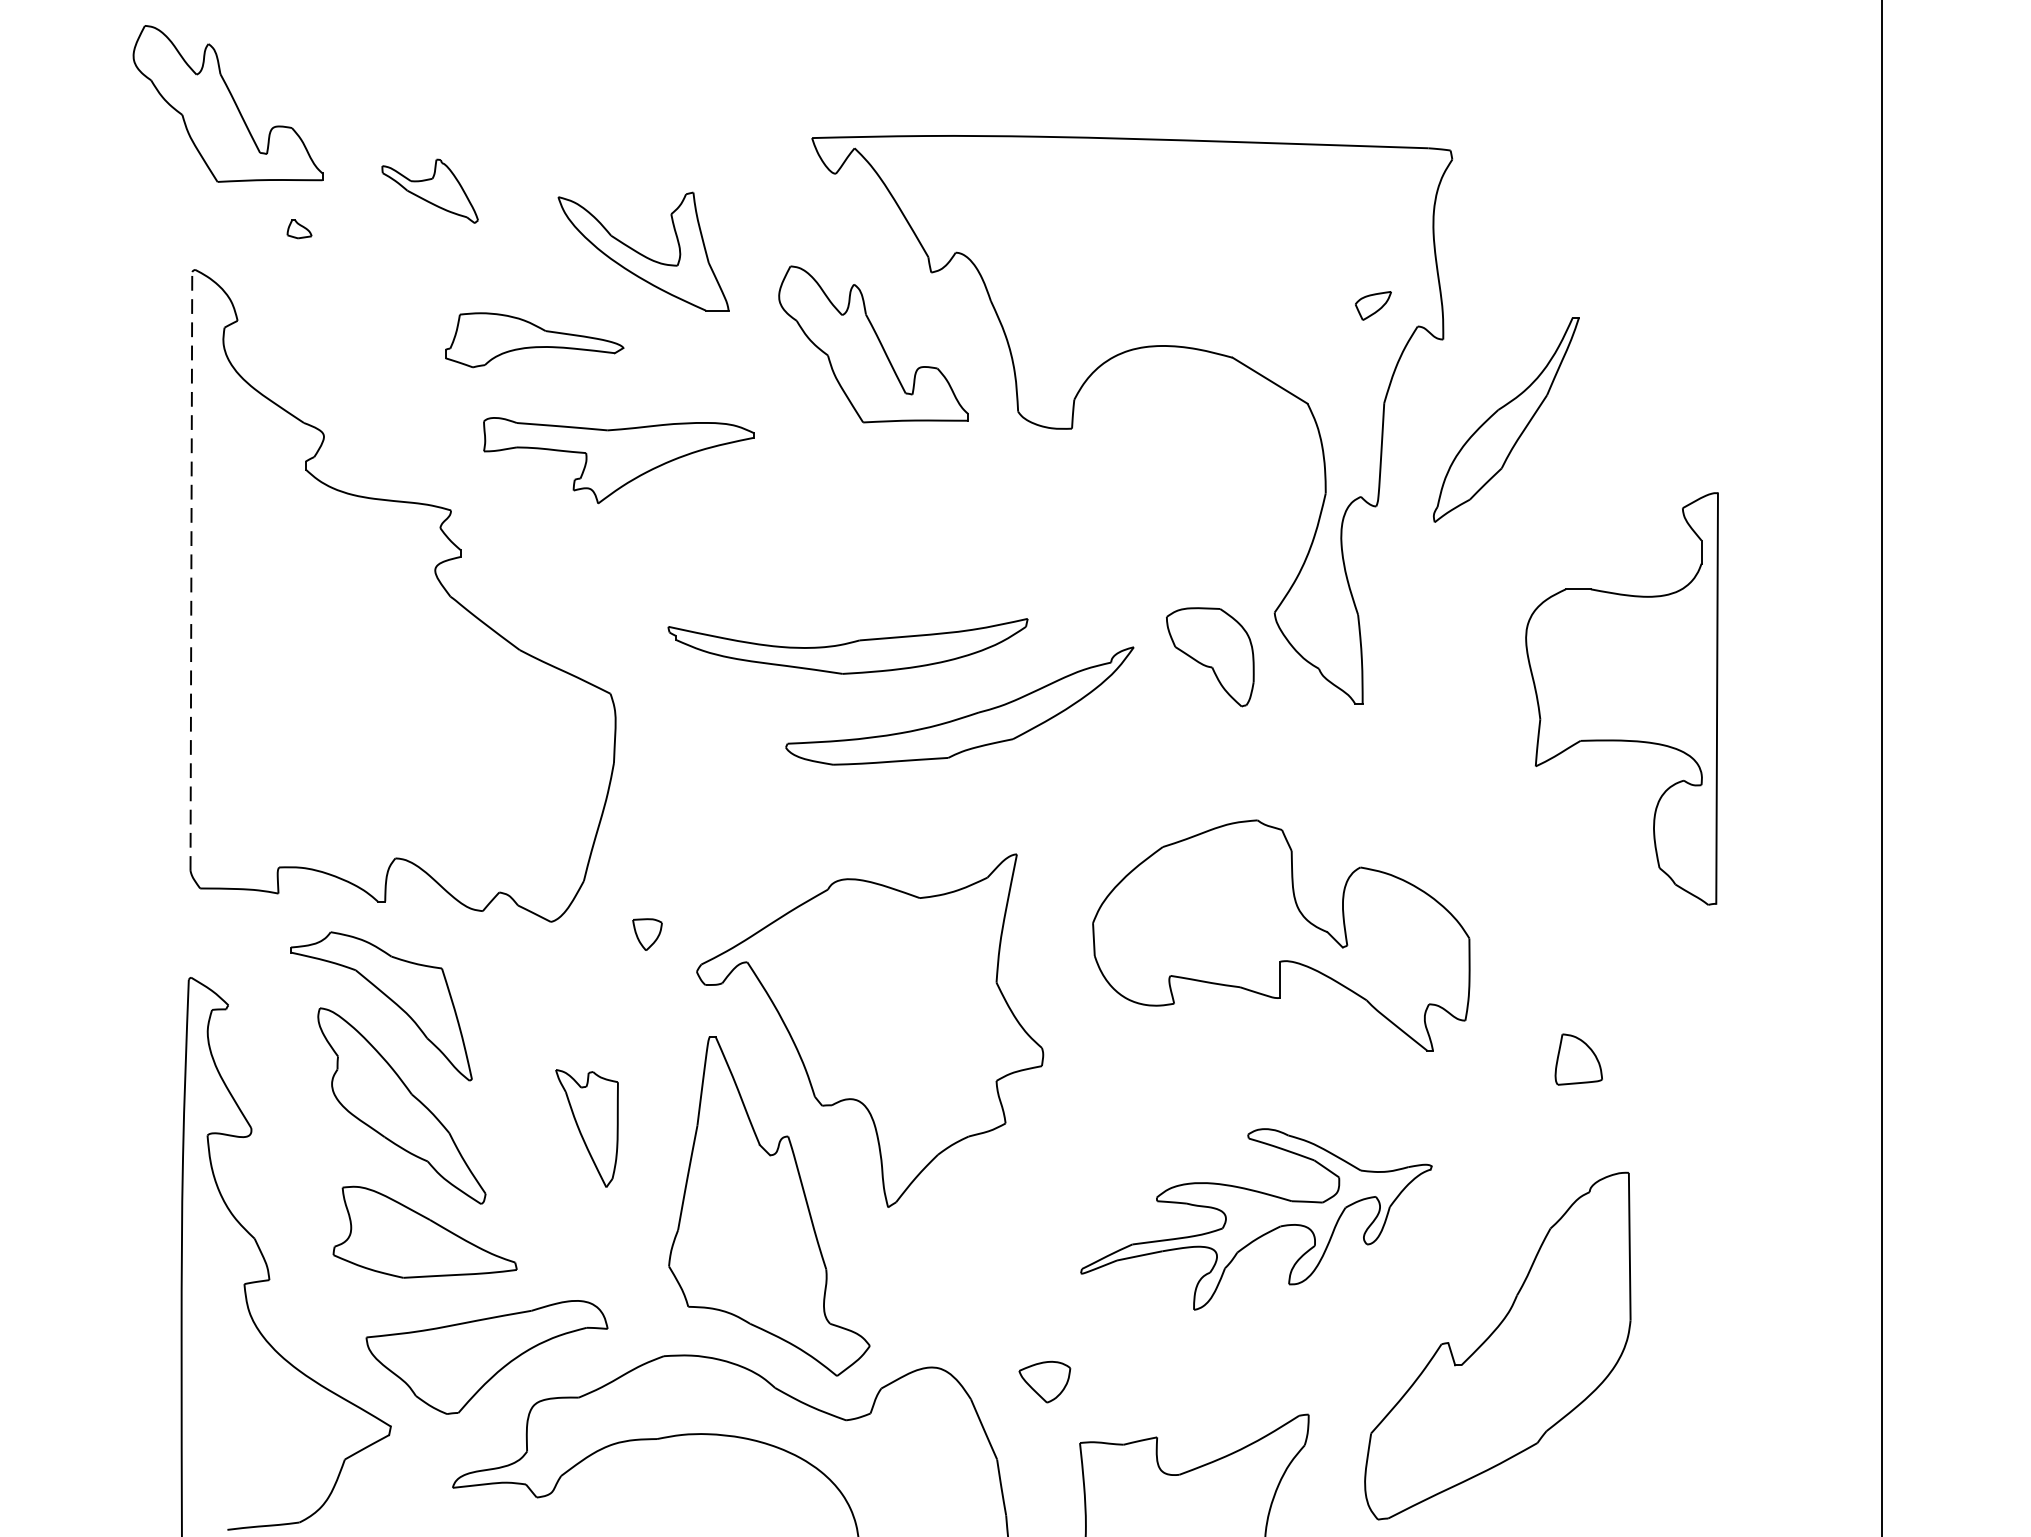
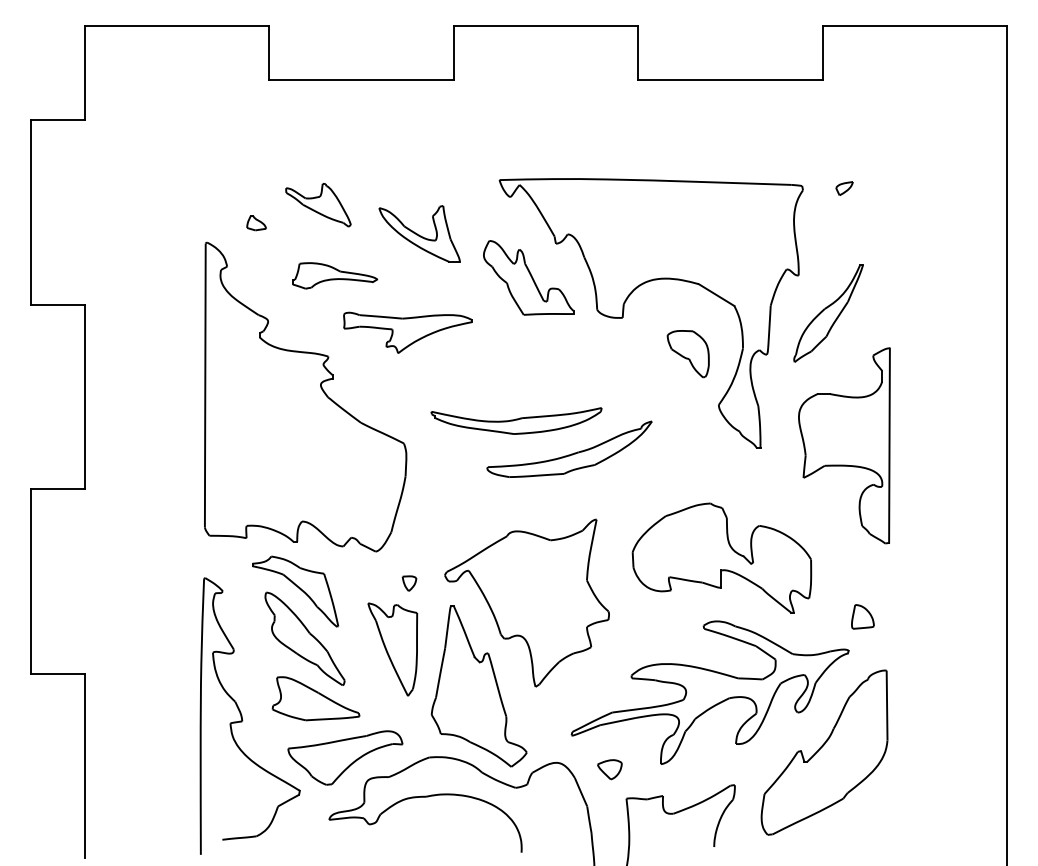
part: (227, 103) -> (222, 163), removed
part: (430, 191) -> (318, 205), size x1.43
part: (299, 229) -> (256, 223), size x1.67
part: (1373, 305) -> (844, 188), moved
part: (535, 339) -> (335, 275), moved
line: (191, 571) -> (205, 385), dashed -> solid
part: (1208, 657) -> (687, 354), moved
part: (1622, 698) -> (844, 445), moved
part: (647, 934) -> (409, 583), moved
part: (586, 1128) -> (392, 649), size x1.67
part: (1255, 1219) -> (709, 692), size x1.67

